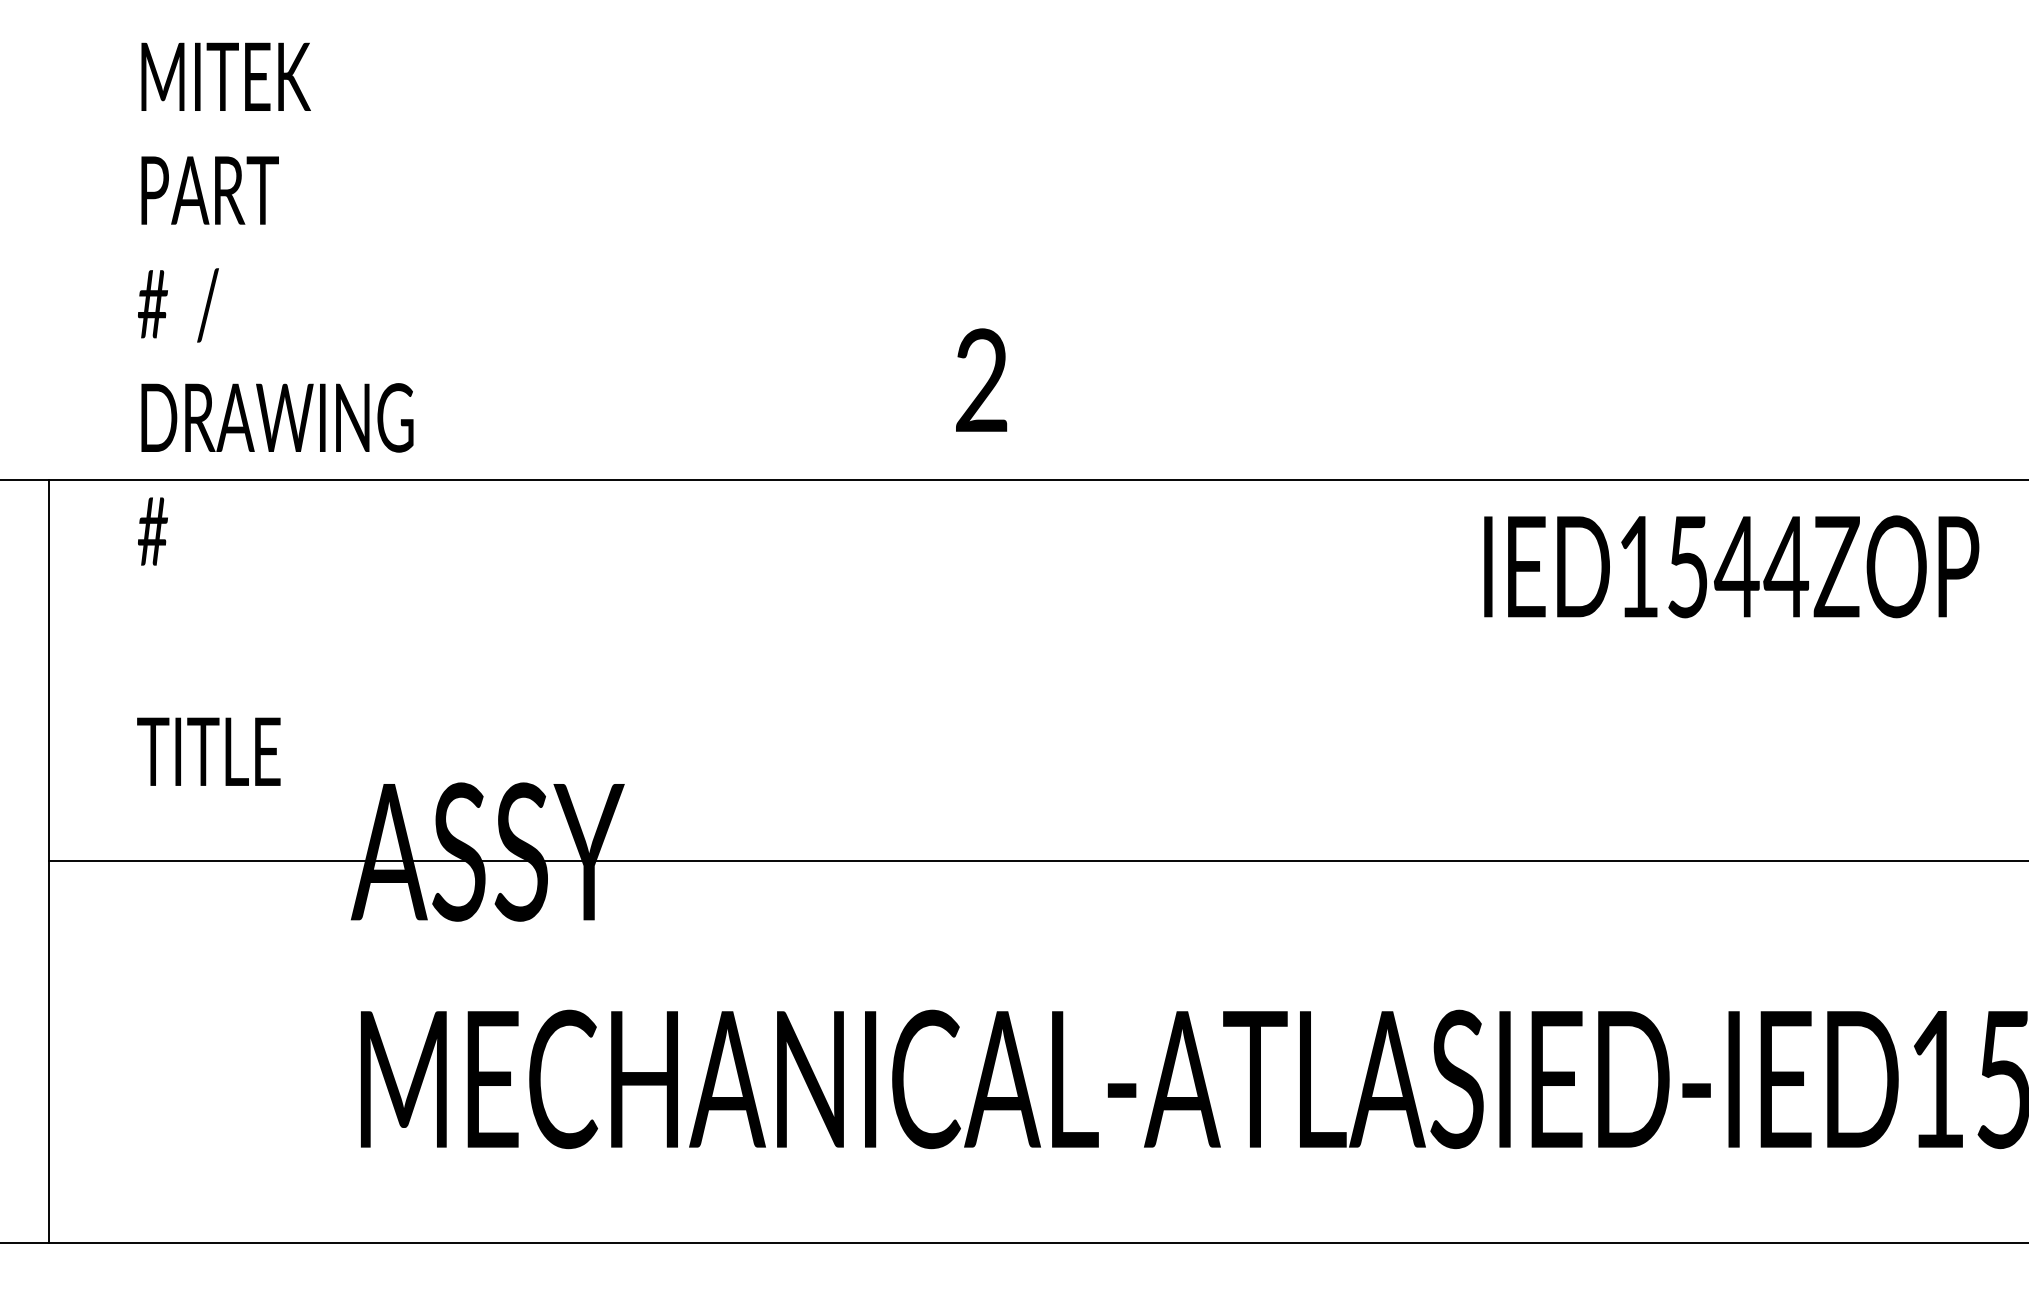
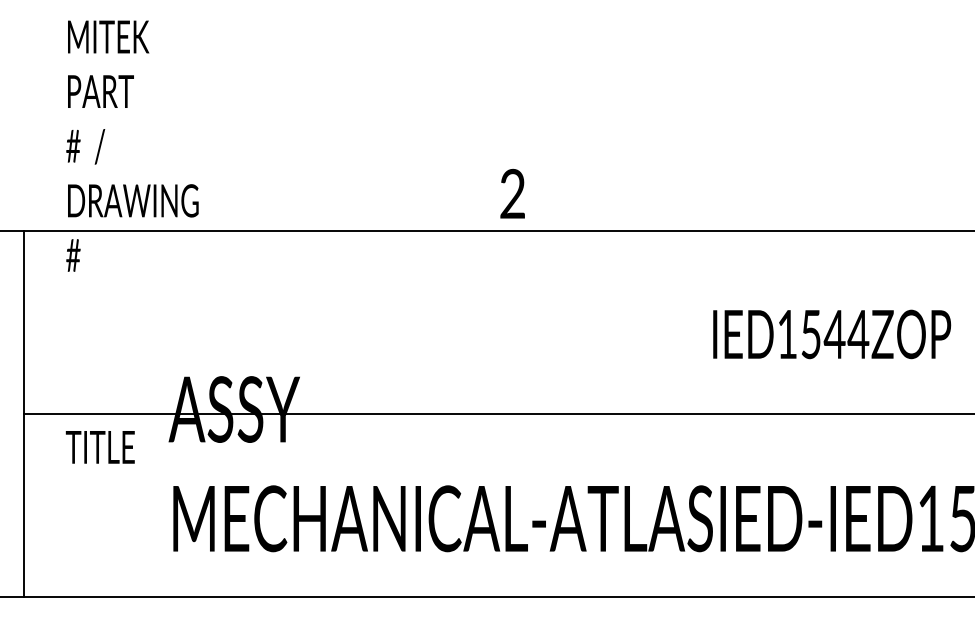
text: (981, 379) -> (512, 193), moved
text: (1732, 566) -> (832, 334), moved
text: (207, 752) -> (99, 447), moved

